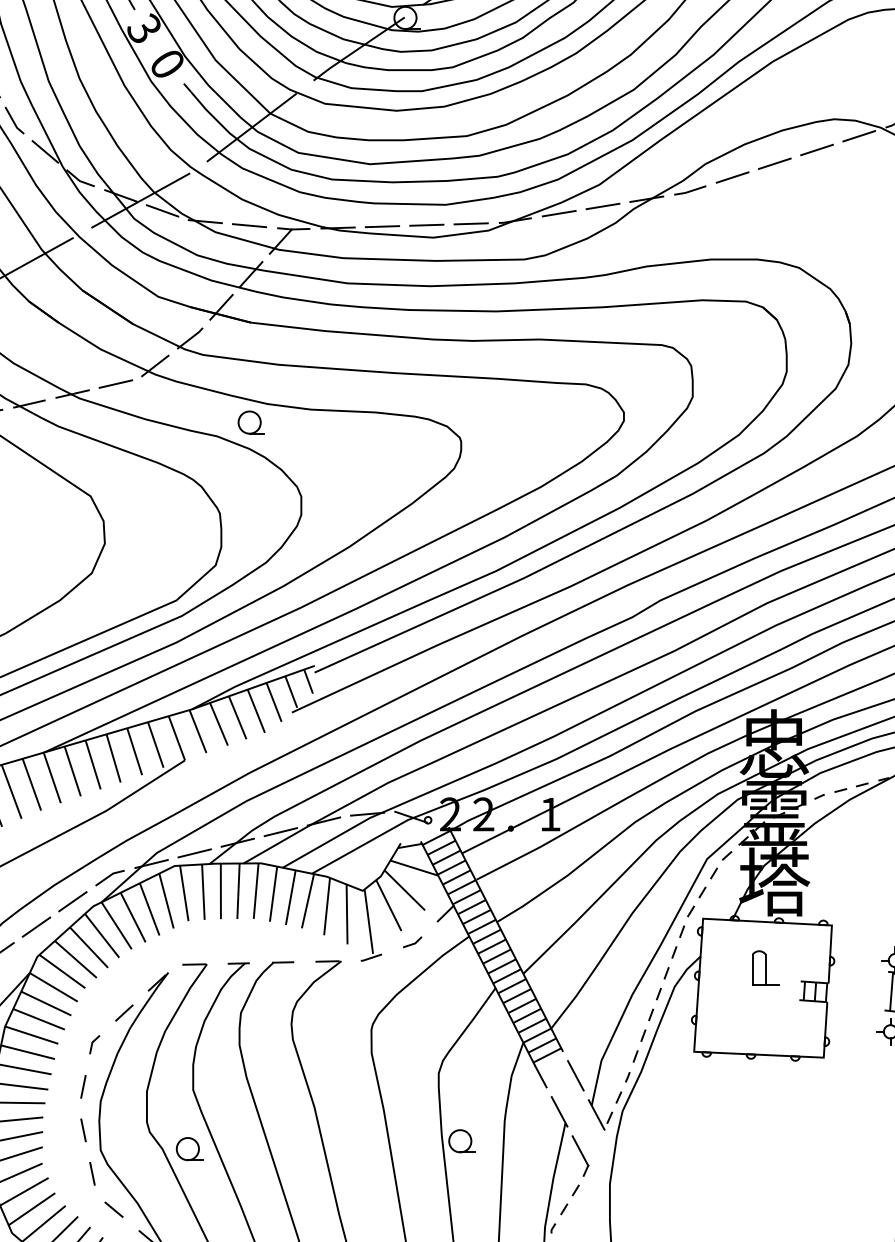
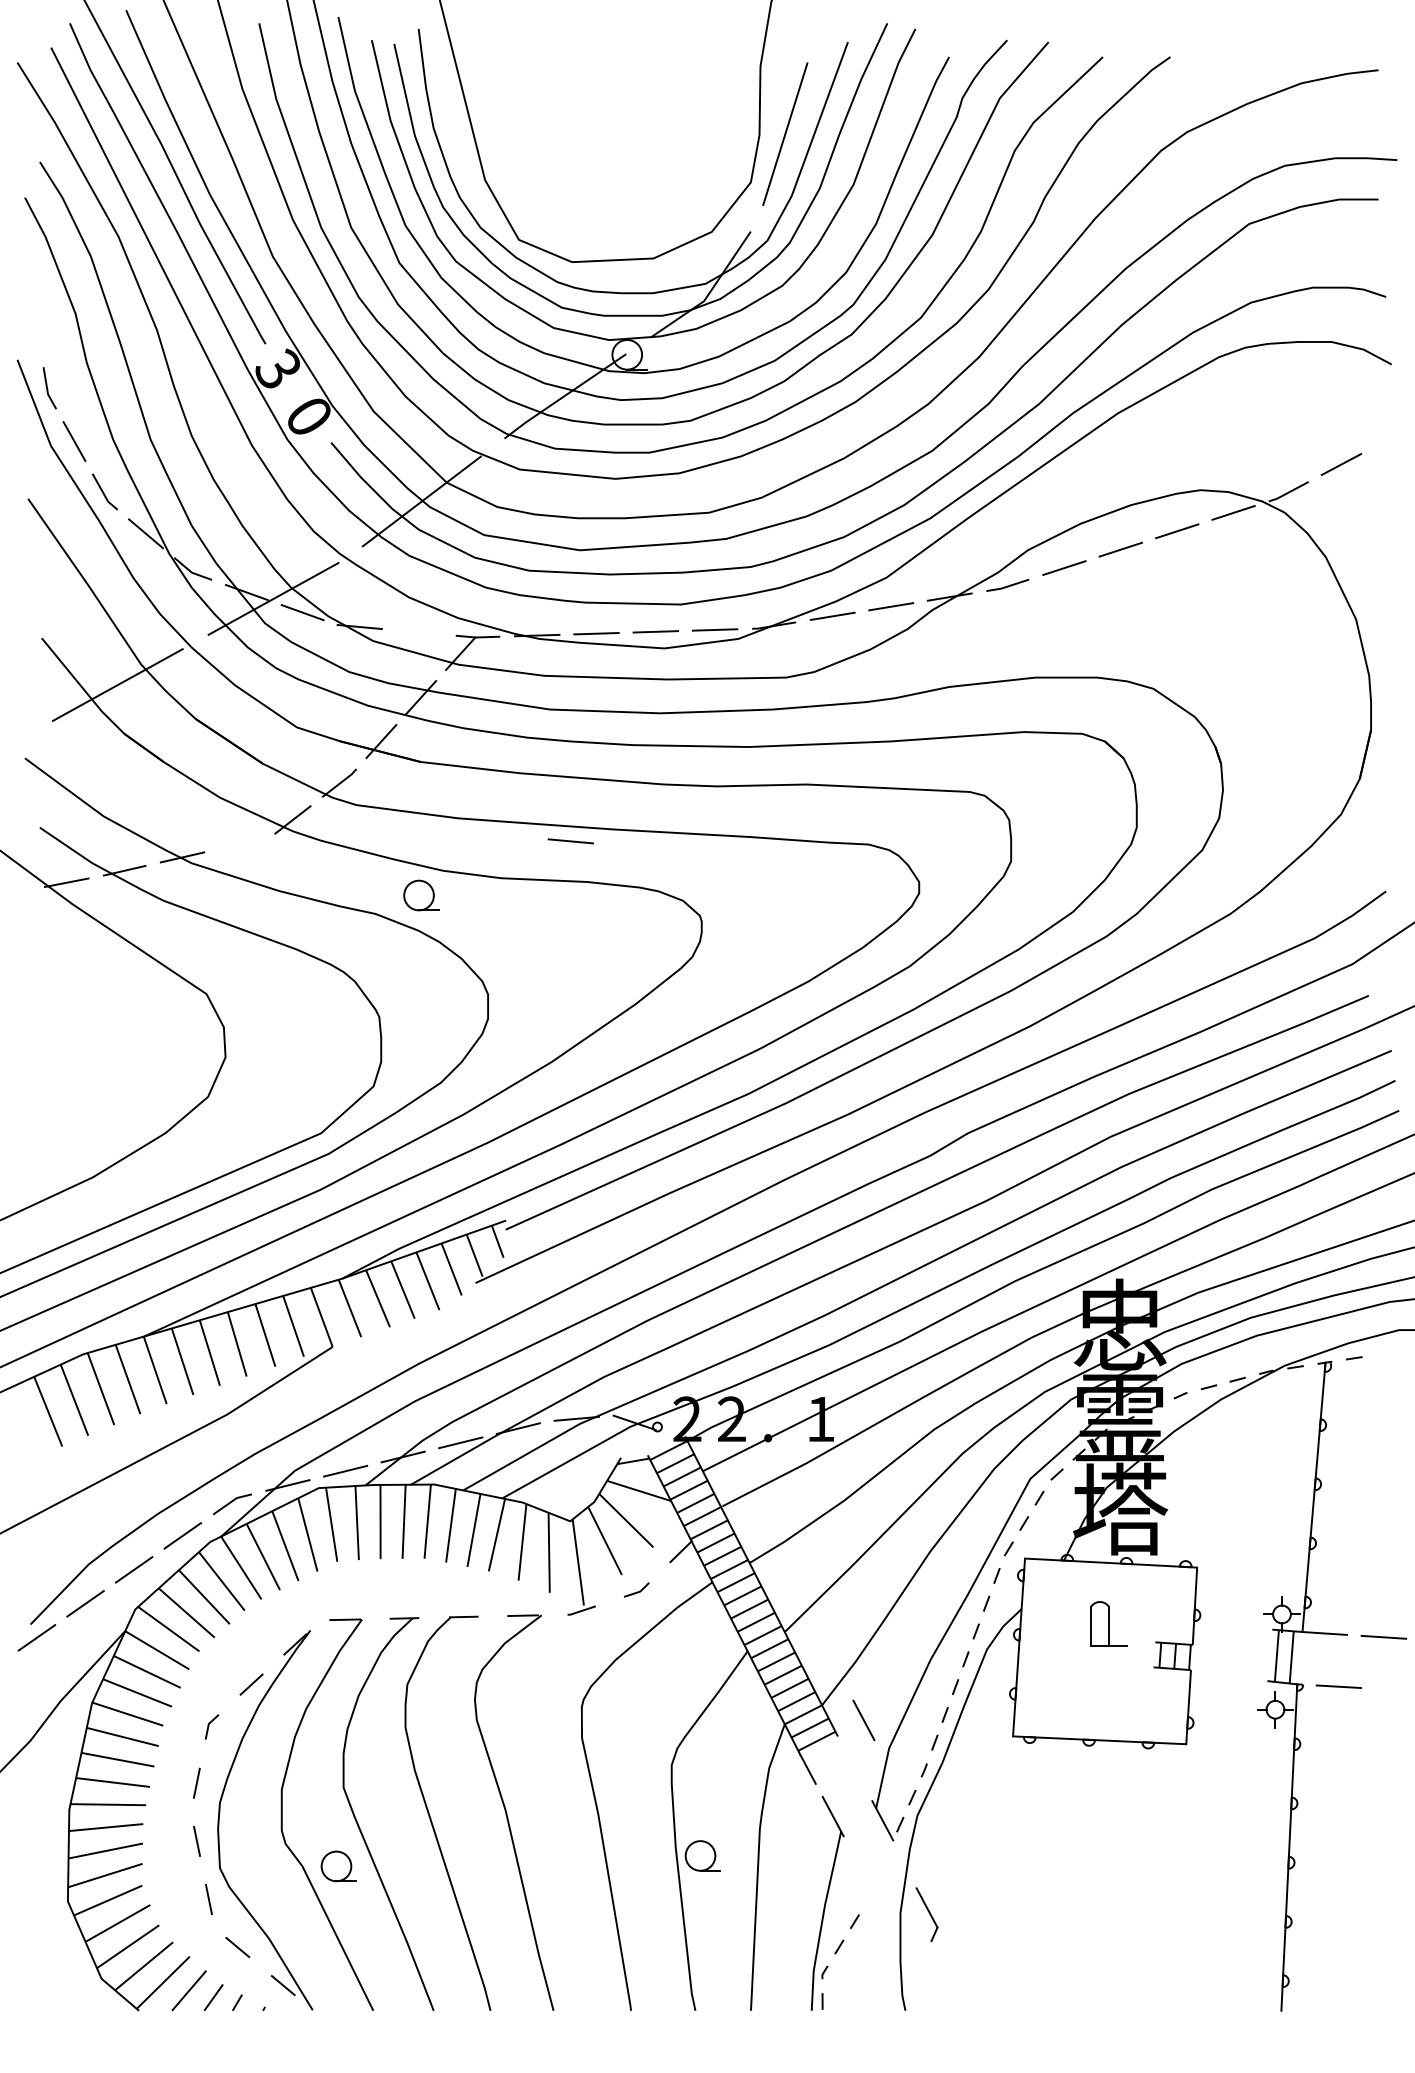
line: (249, 225) -> (570, 841), moved
line: (115, 383) -> (239, 843), removed
line: (575, 1075) -> (863, 1720), moved
part: (580, 1155) -> (926, 1914), moved

